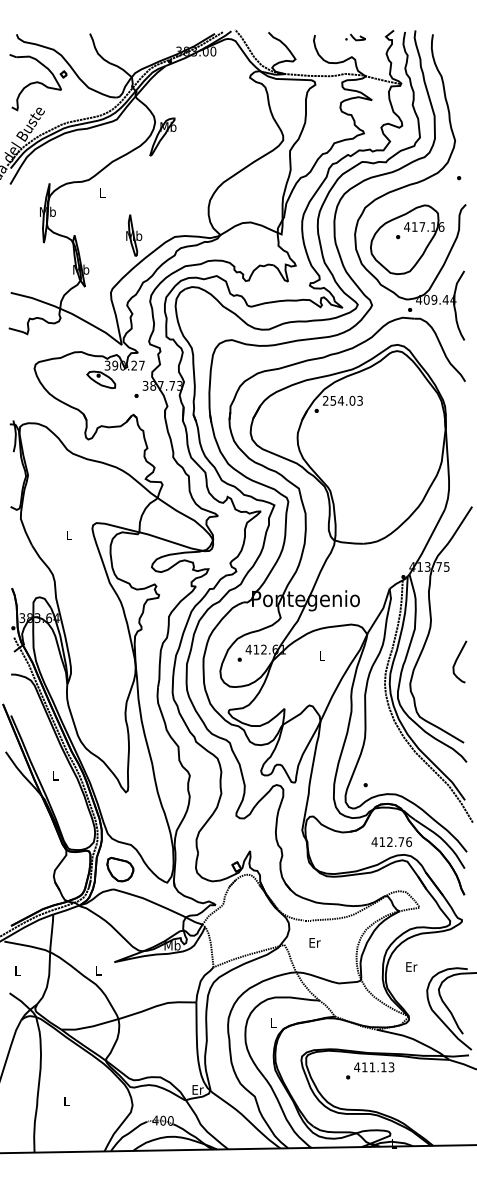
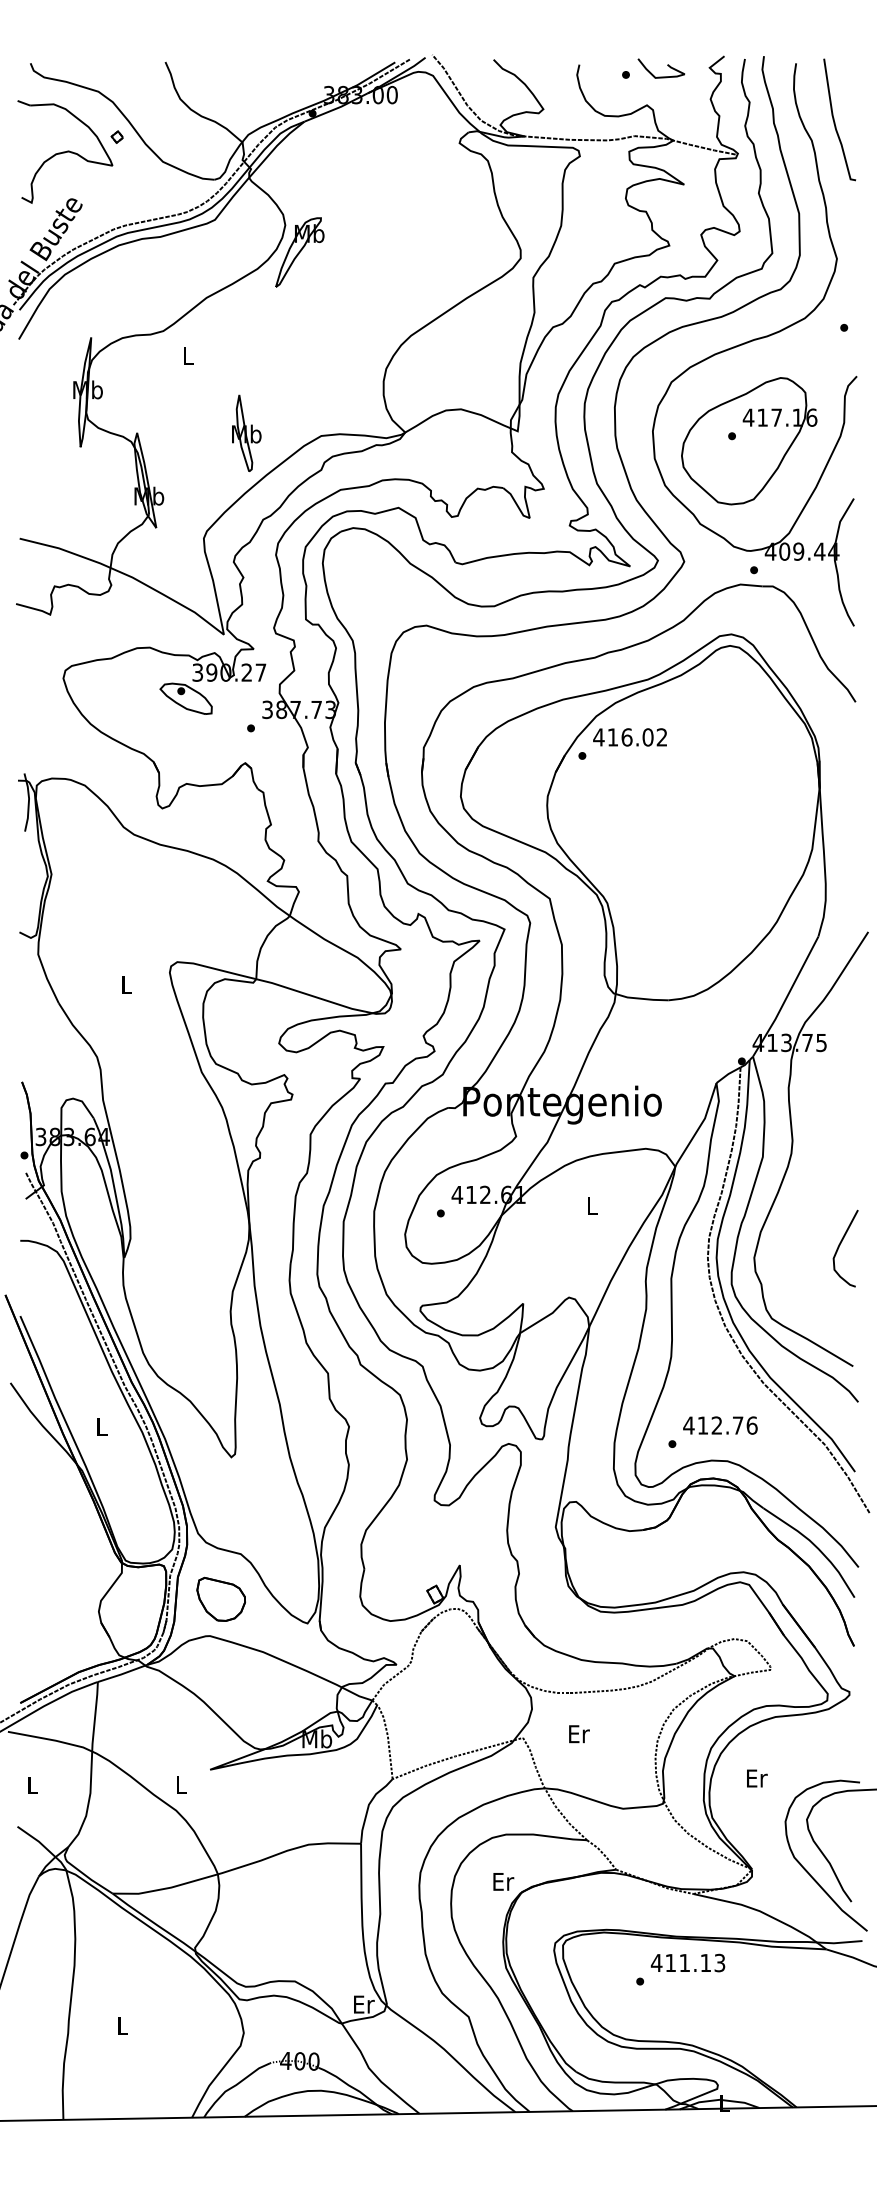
part: (355, 37) -> (653, 69), size x1.67
curve: (454, 64) -> (835, 118), added
text: (342, 400) -> (629, 736), 254.03 -> 416.02
curve: (457, 660) -> (841, 1246), moved
text: (391, 841) -> (719, 1424), moved
text: (273, 1022) -> (502, 1880), L -> Er

